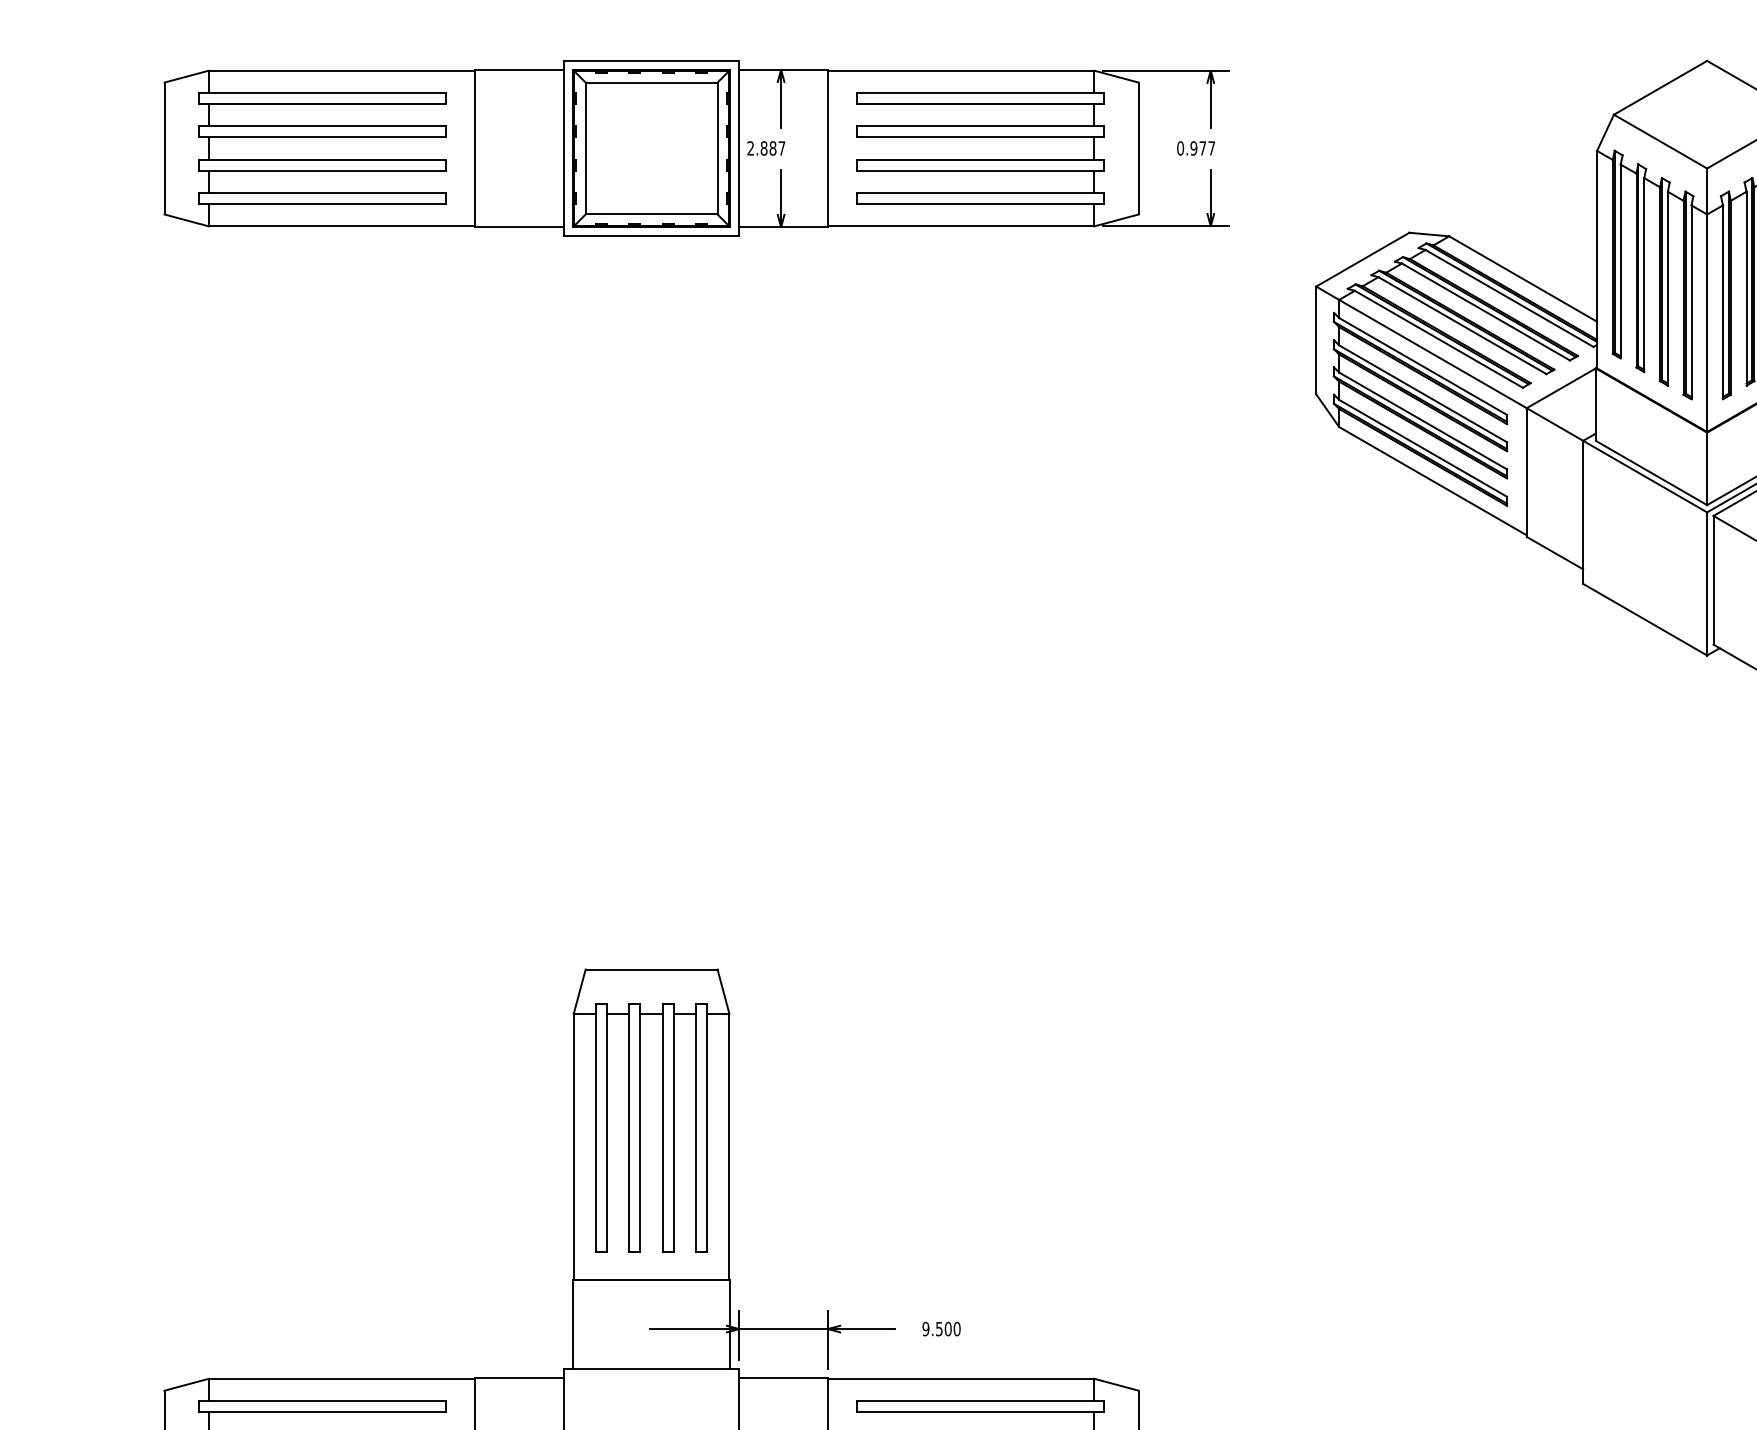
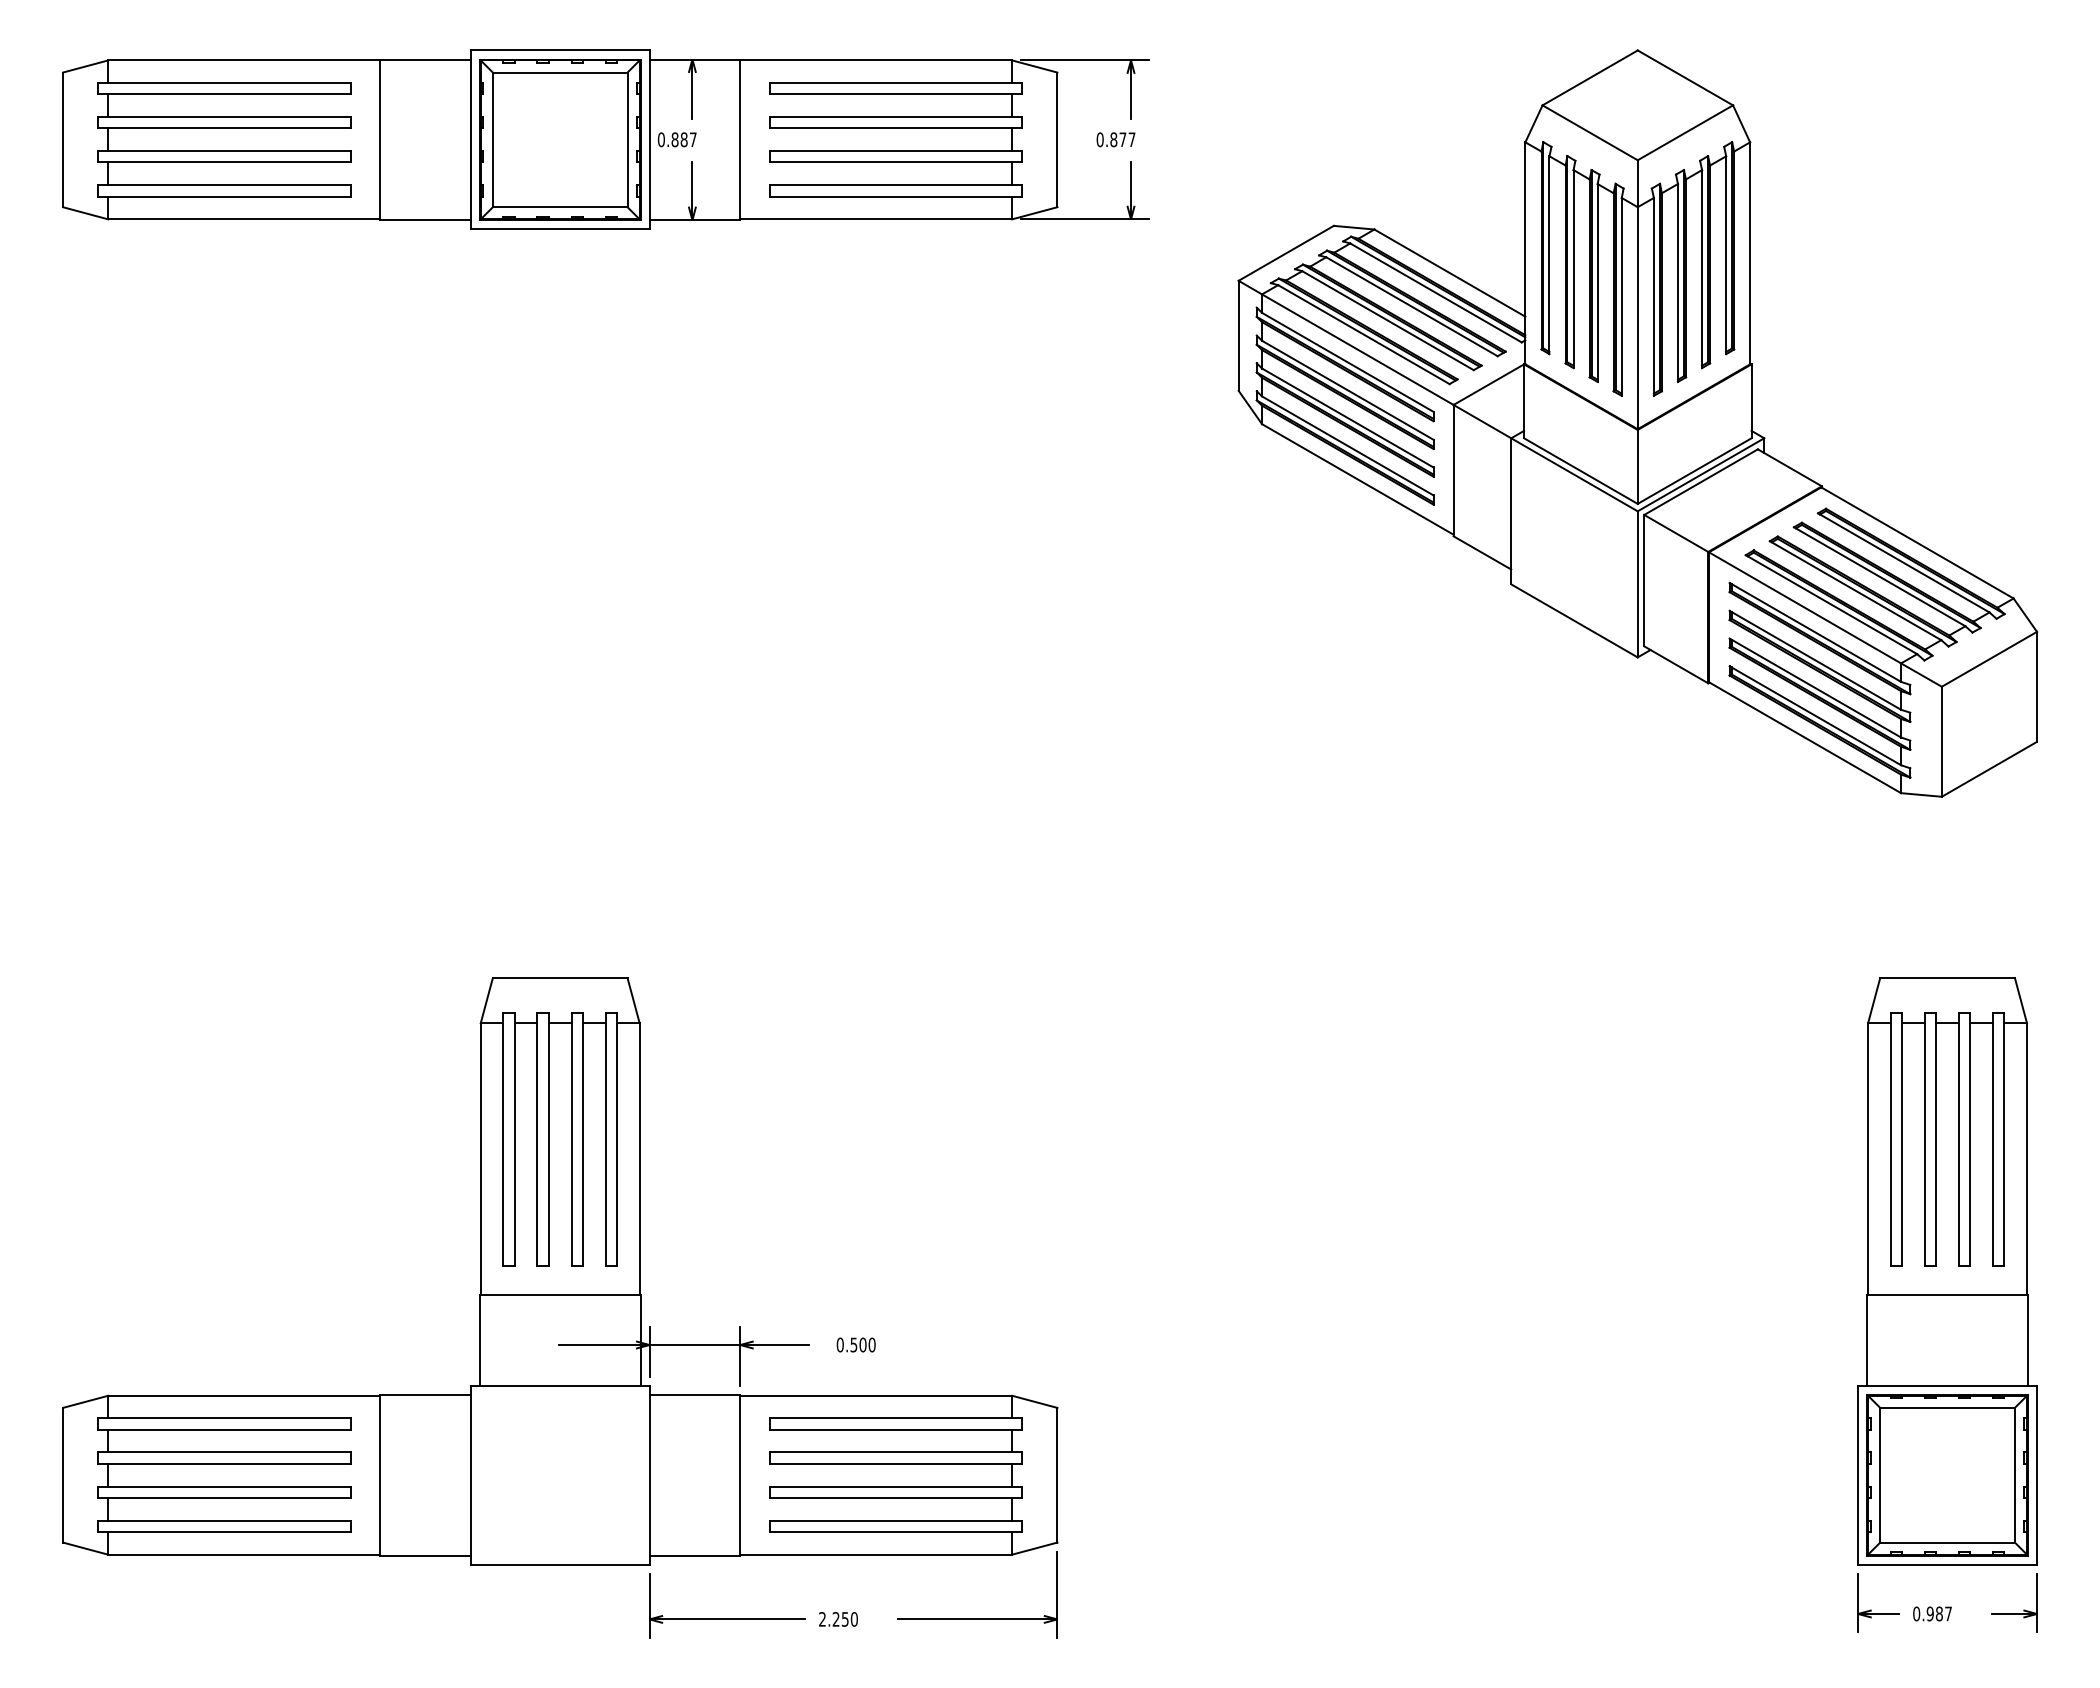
text: (749, 148) -> (660, 139), 2.887 -> 0.887
text: (1193, 148) -> (1113, 139), 0.977 -> 0.877
text: (925, 1329) -> (839, 1345), 9.500 -> 0.500

